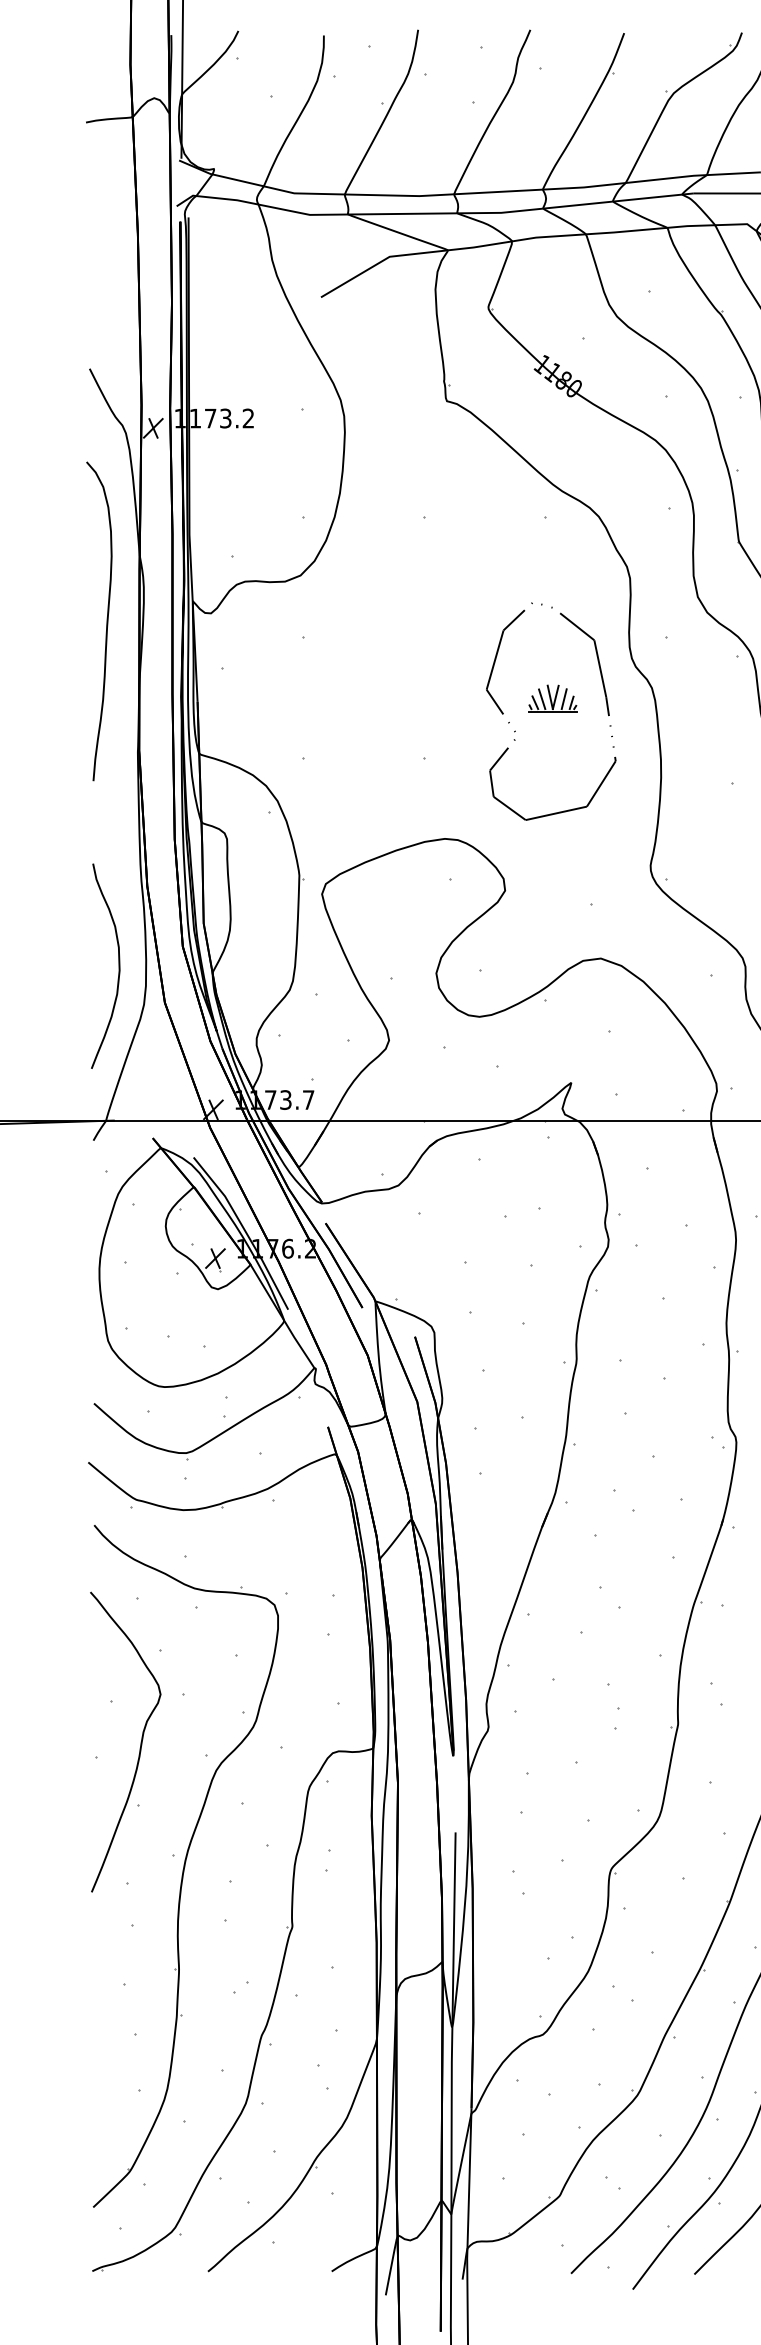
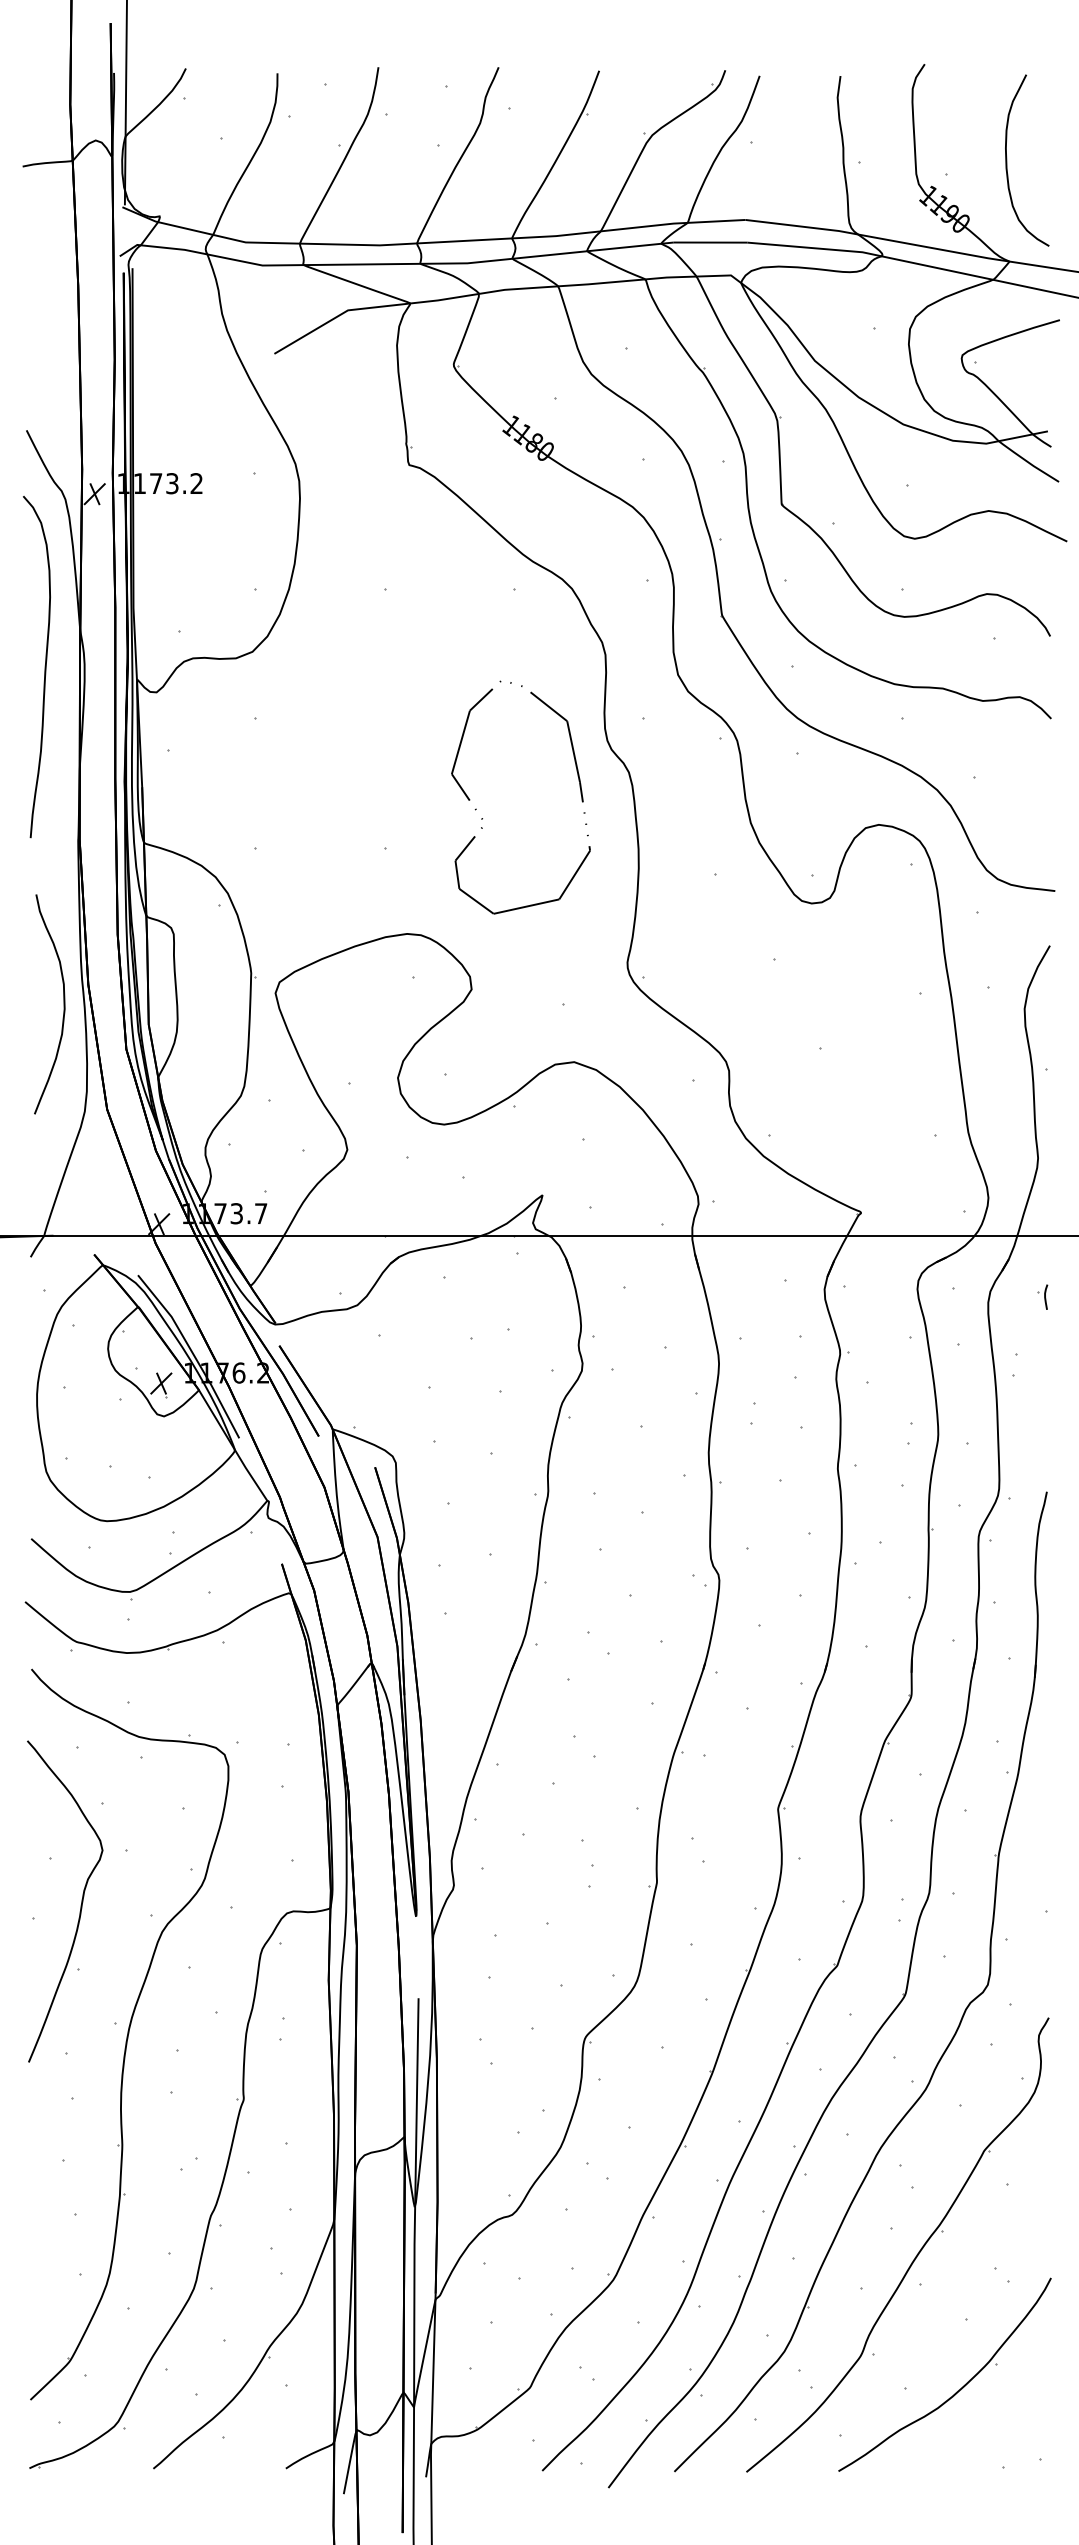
curve: (106, 621) -> (44, 667), moved
part: (552, 698) -> (522, 783), removed
curve: (118, 966) -> (63, 1004), moved

